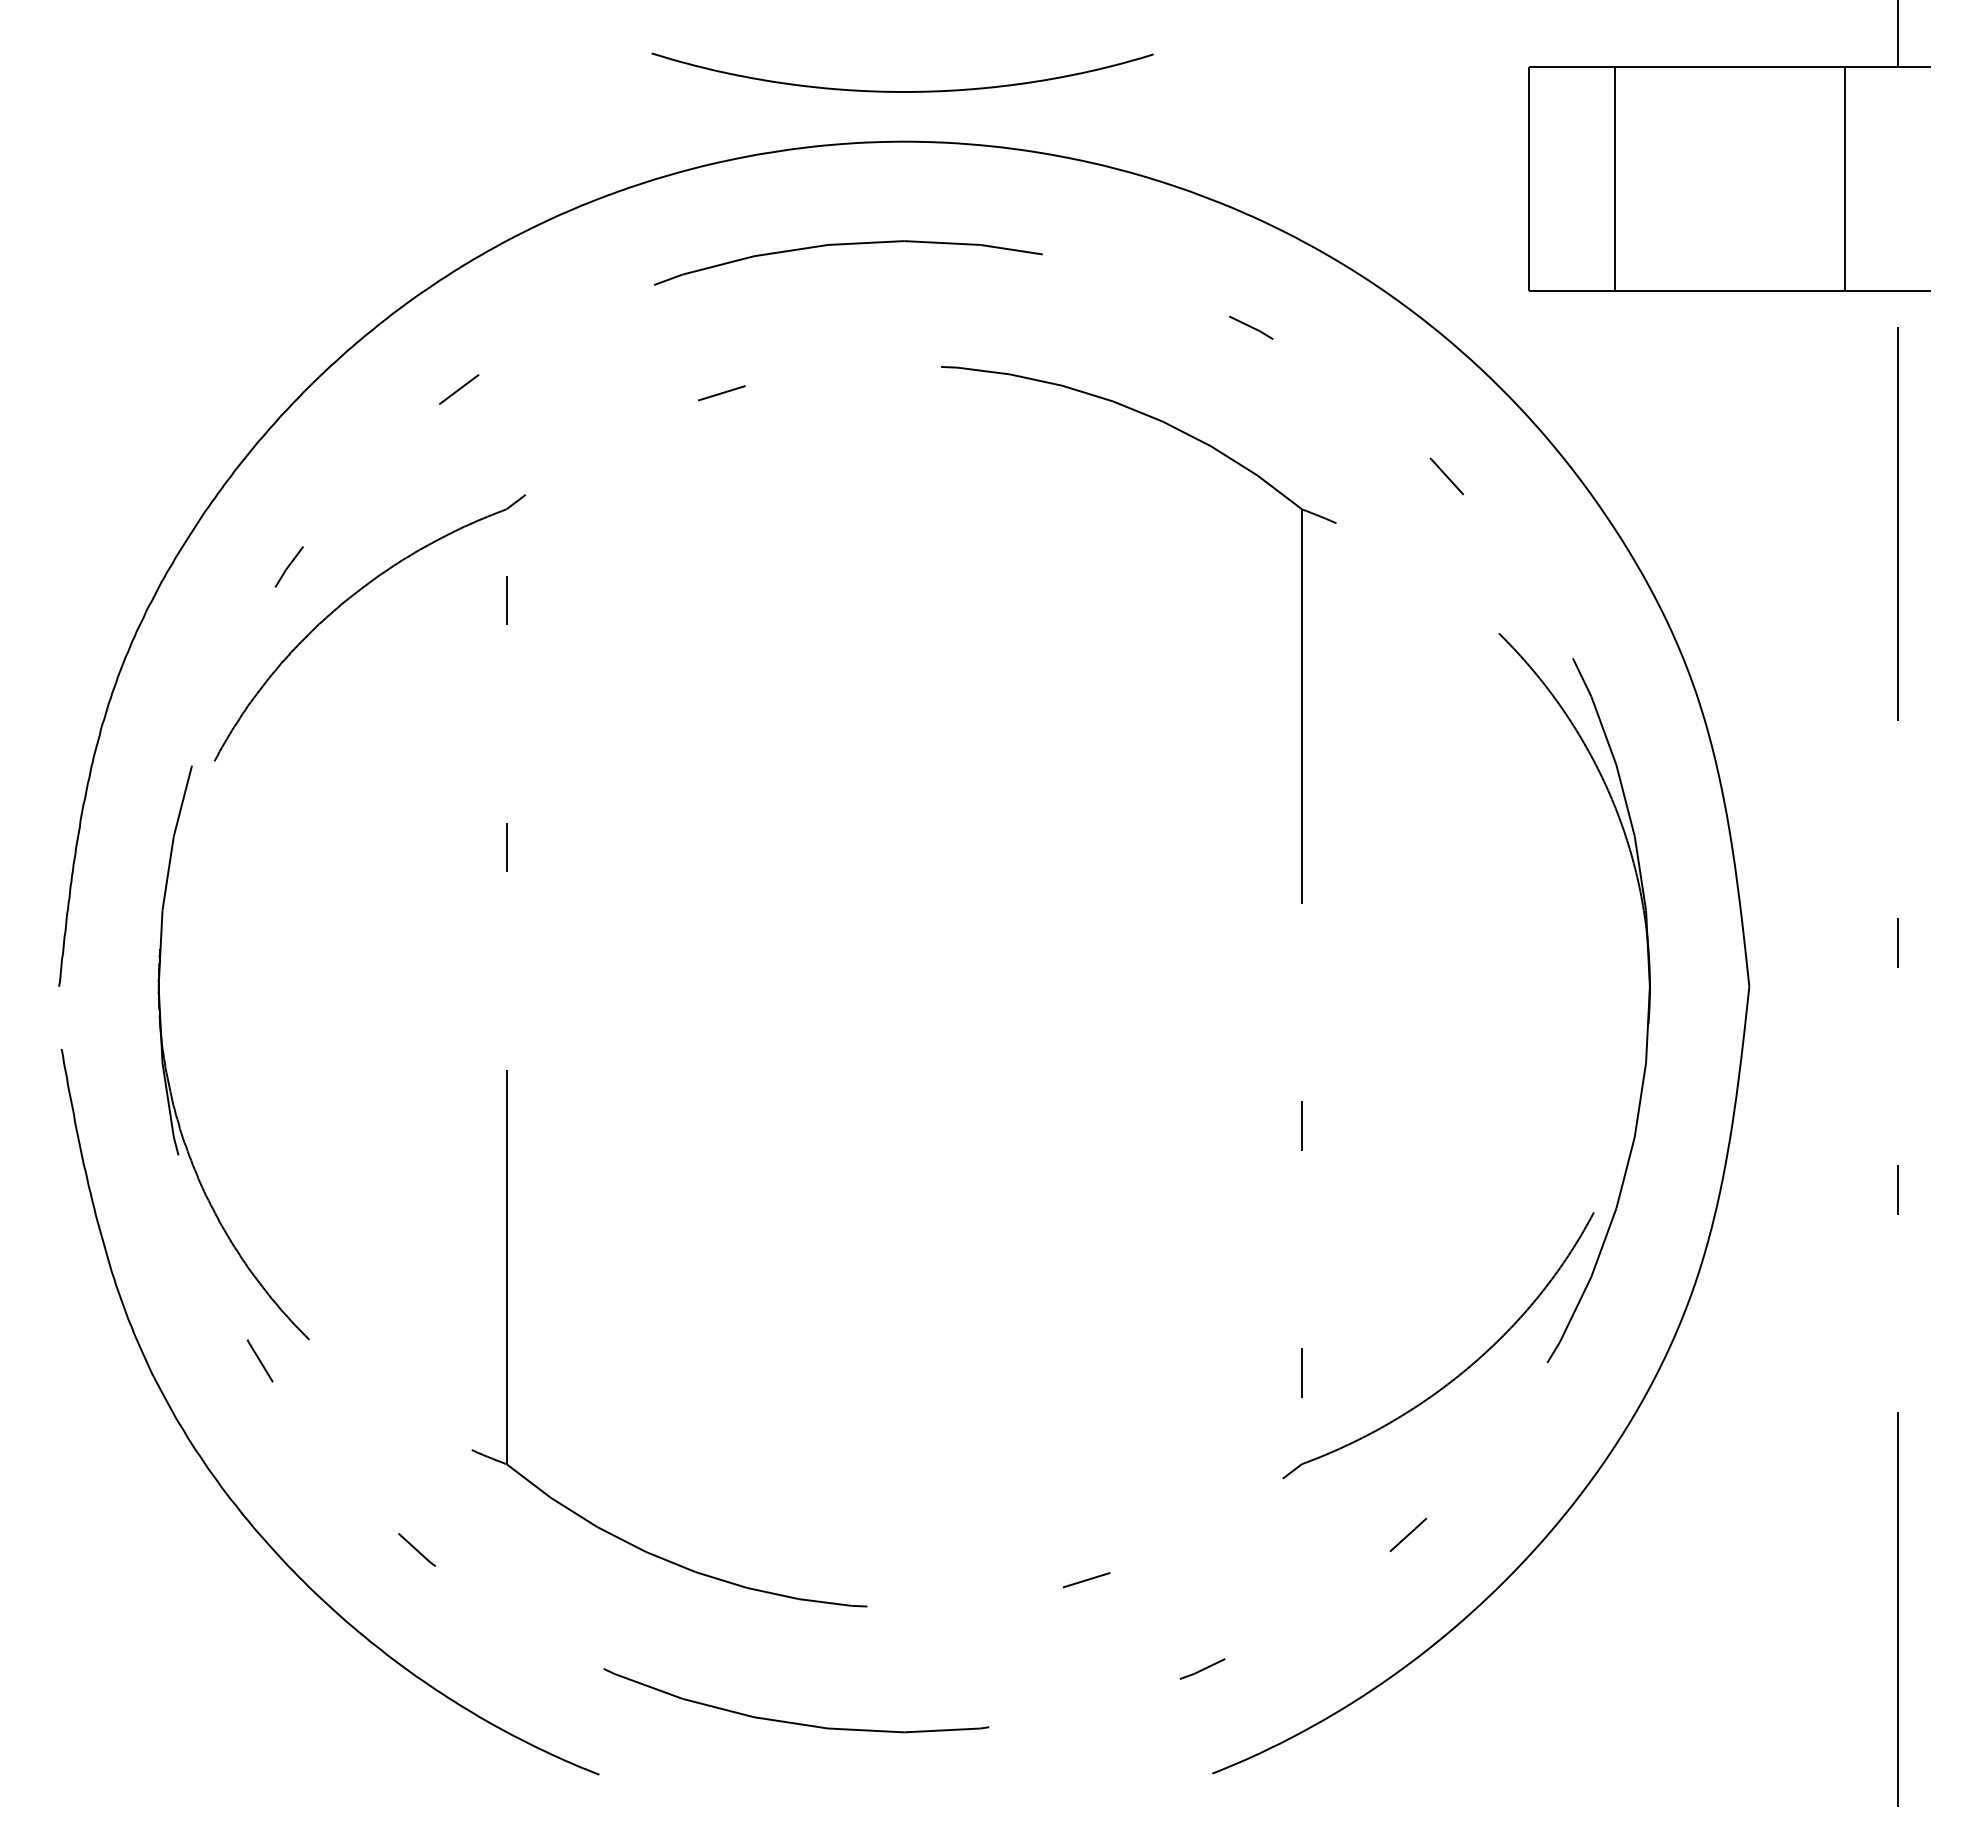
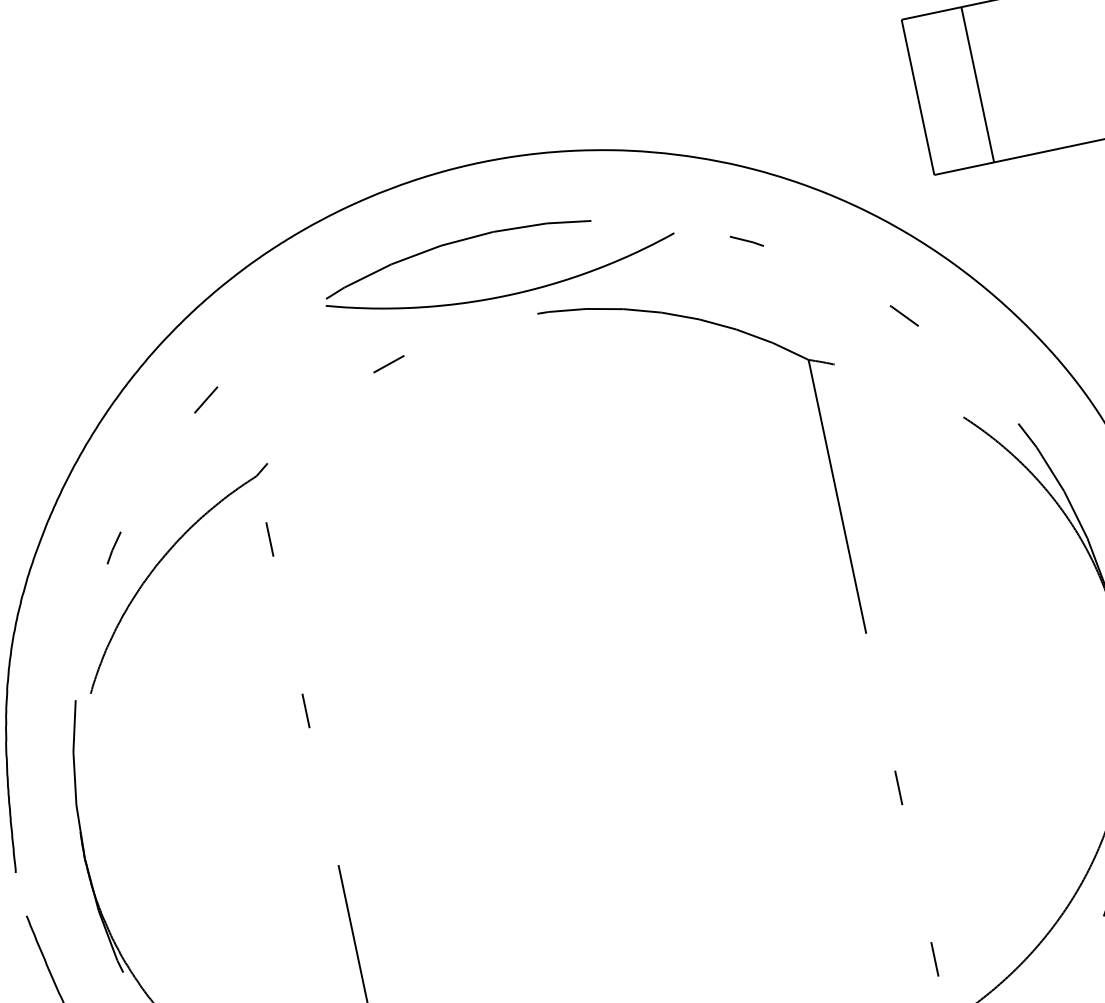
curve: (902, 91) -> (505, 295), moved

